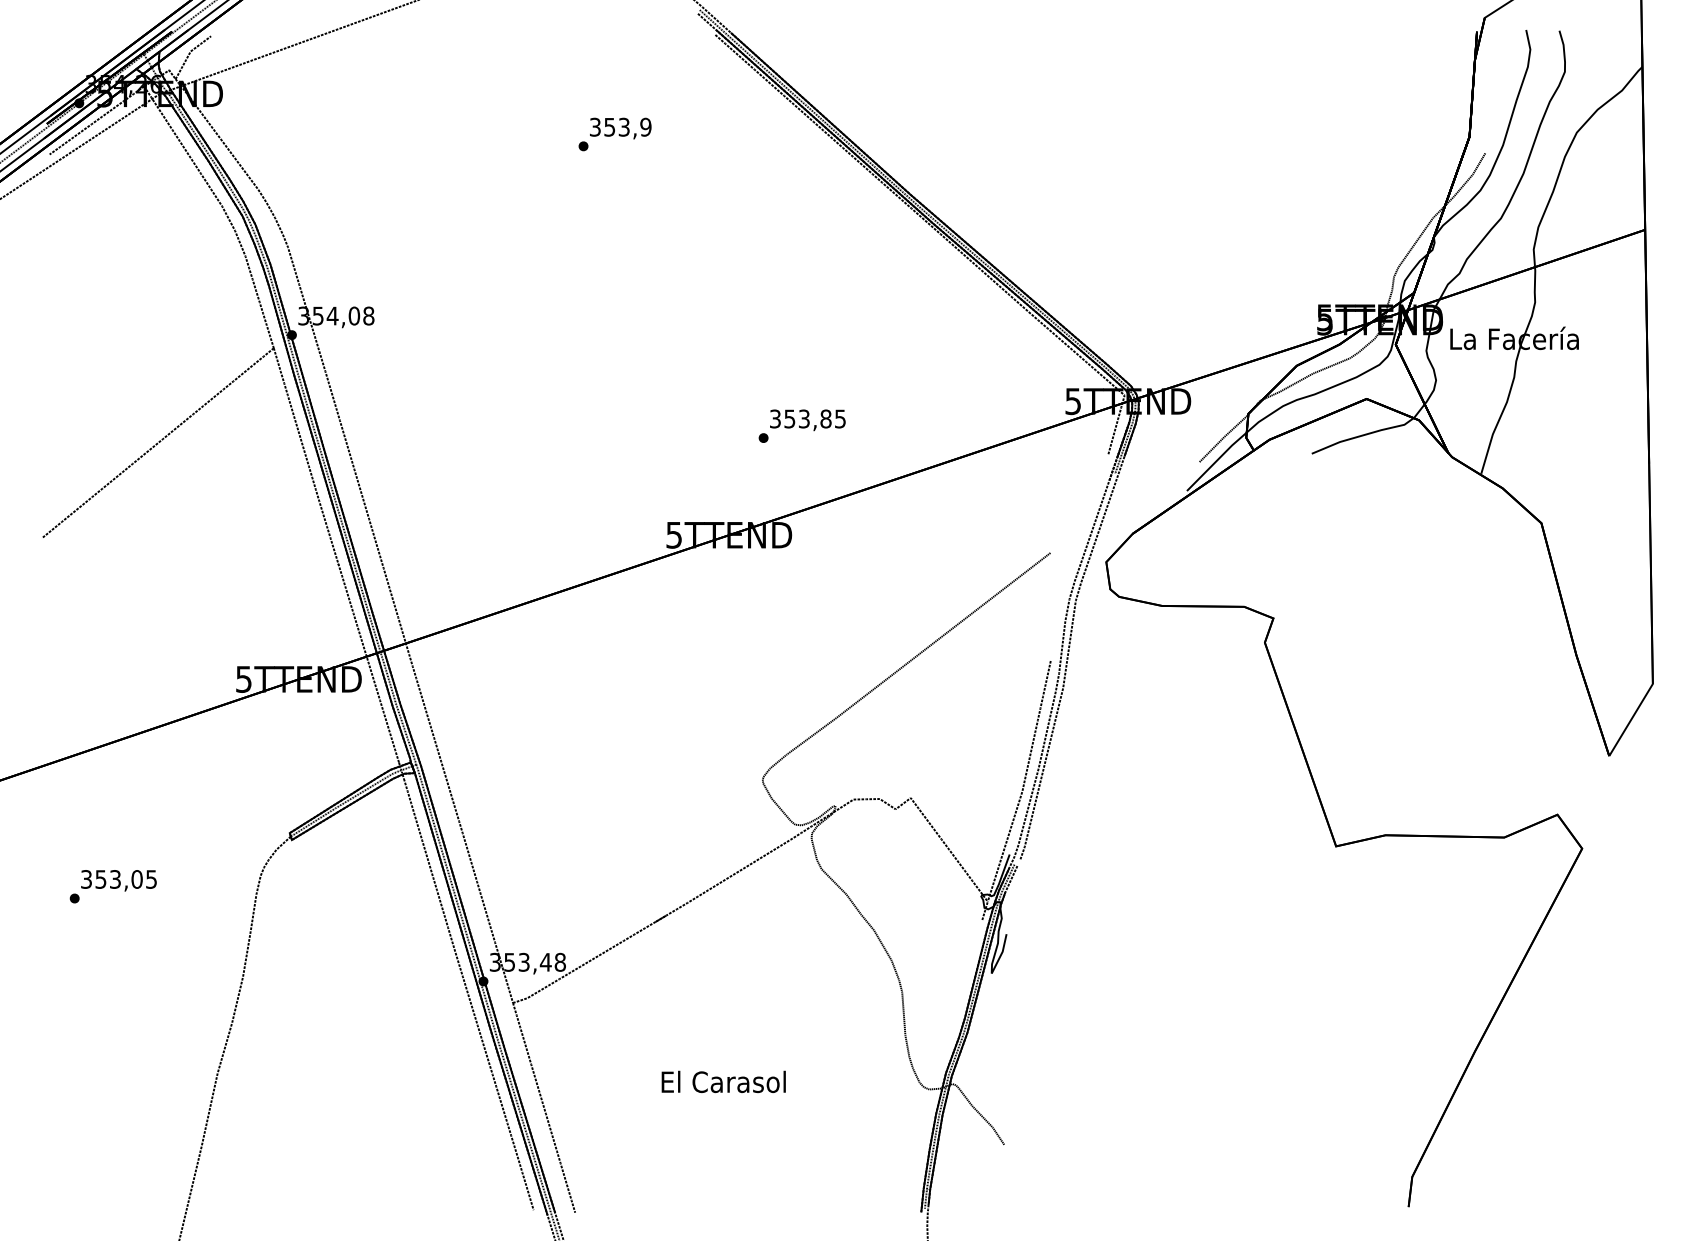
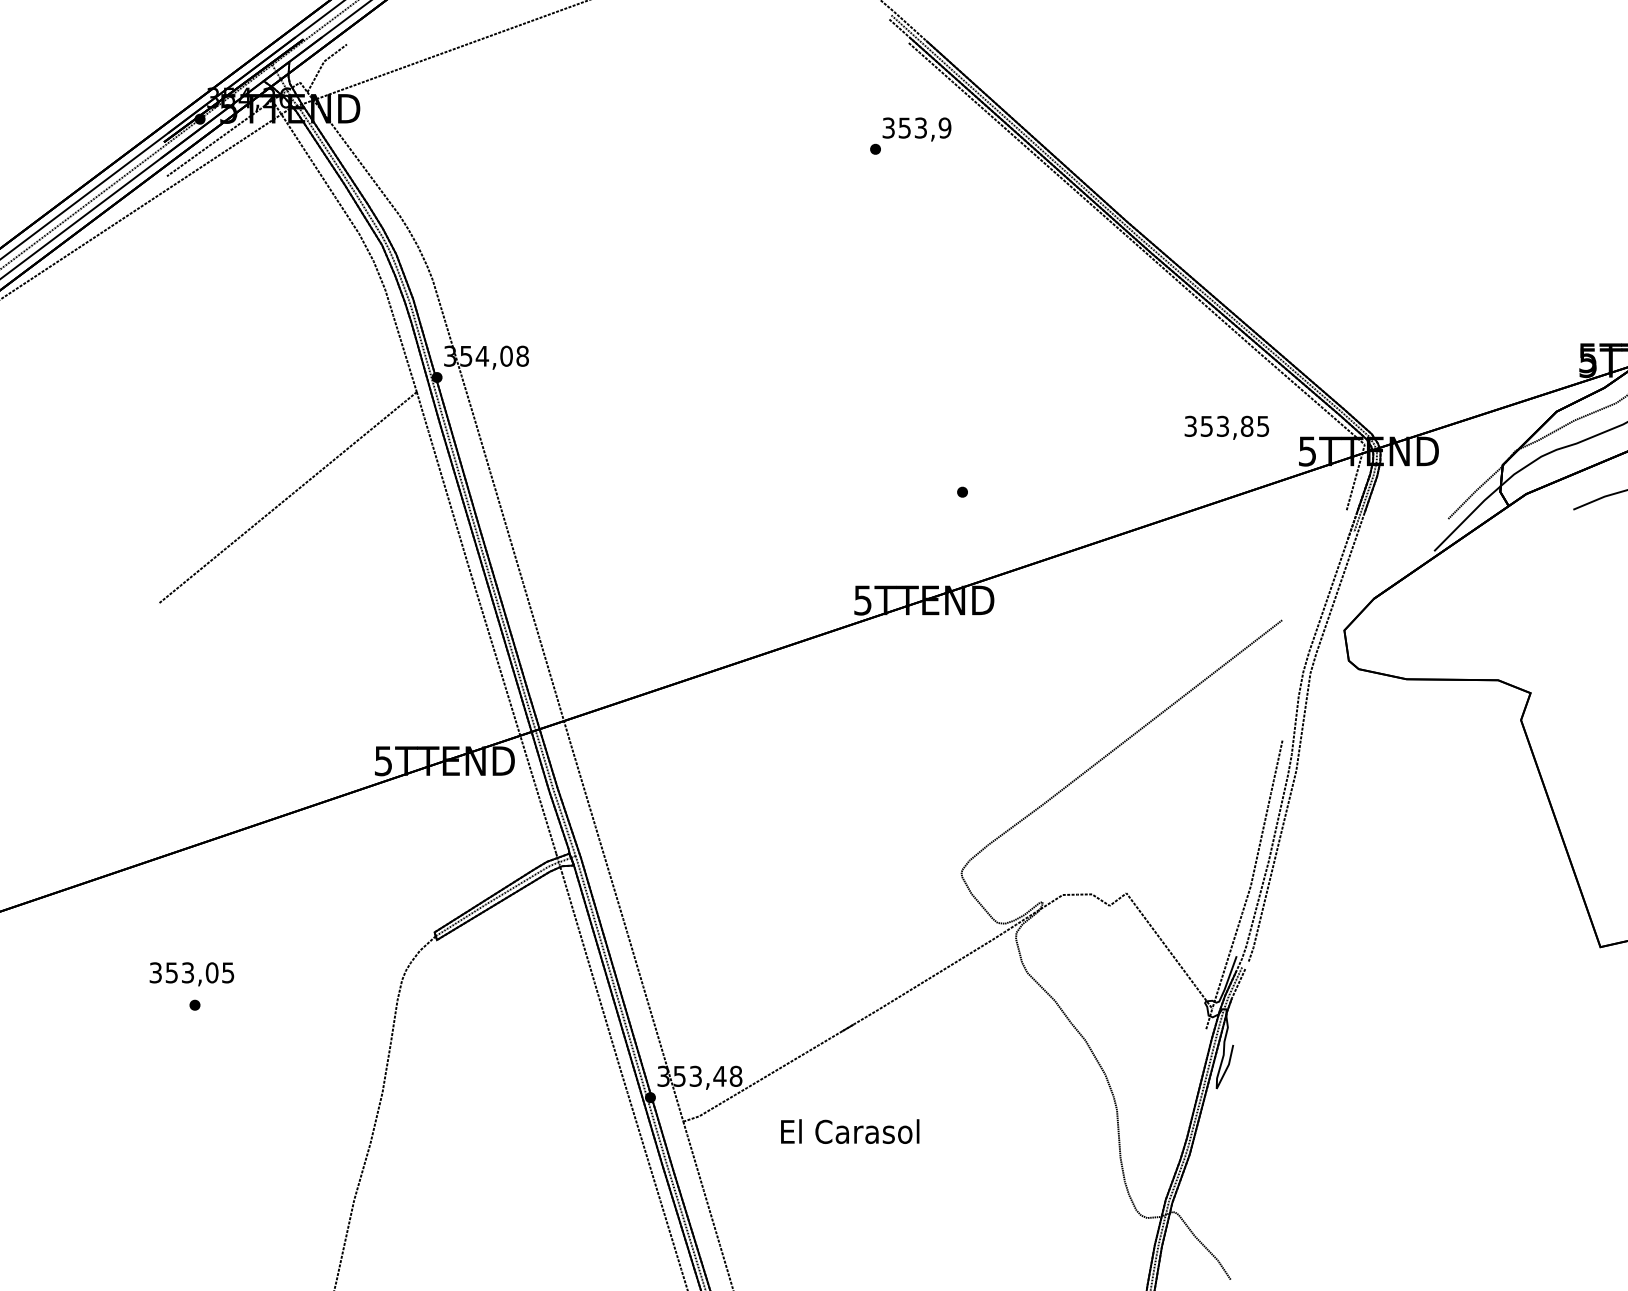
text: (614, 134) -> (910, 136), moved
text: (807, 420) -> (1226, 428), moved
text: (118, 880) -> (191, 974), moved
text: (723, 1081) -> (849, 1131), moved

